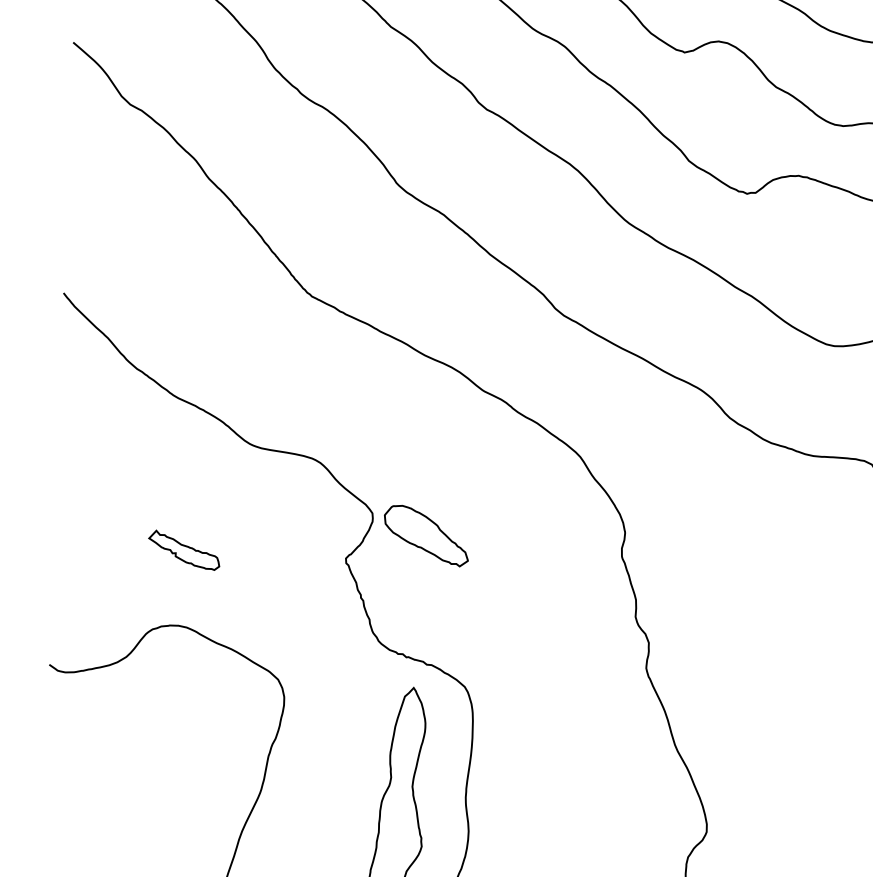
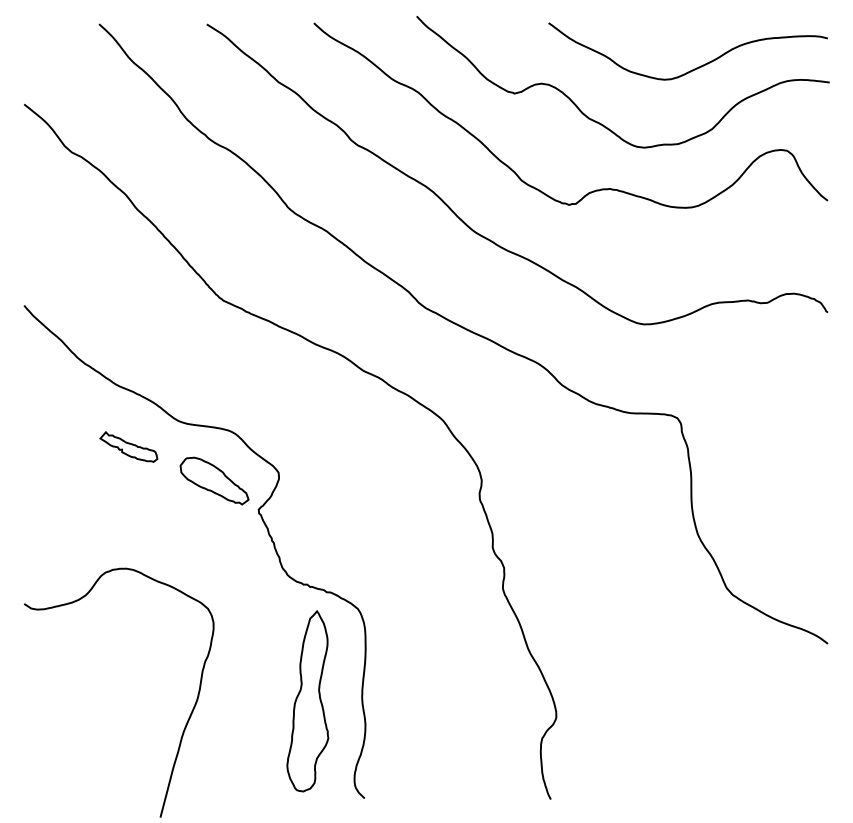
part: (426, 535) -> (214, 480), moved
part: (183, 549) -> (128, 446), moved

